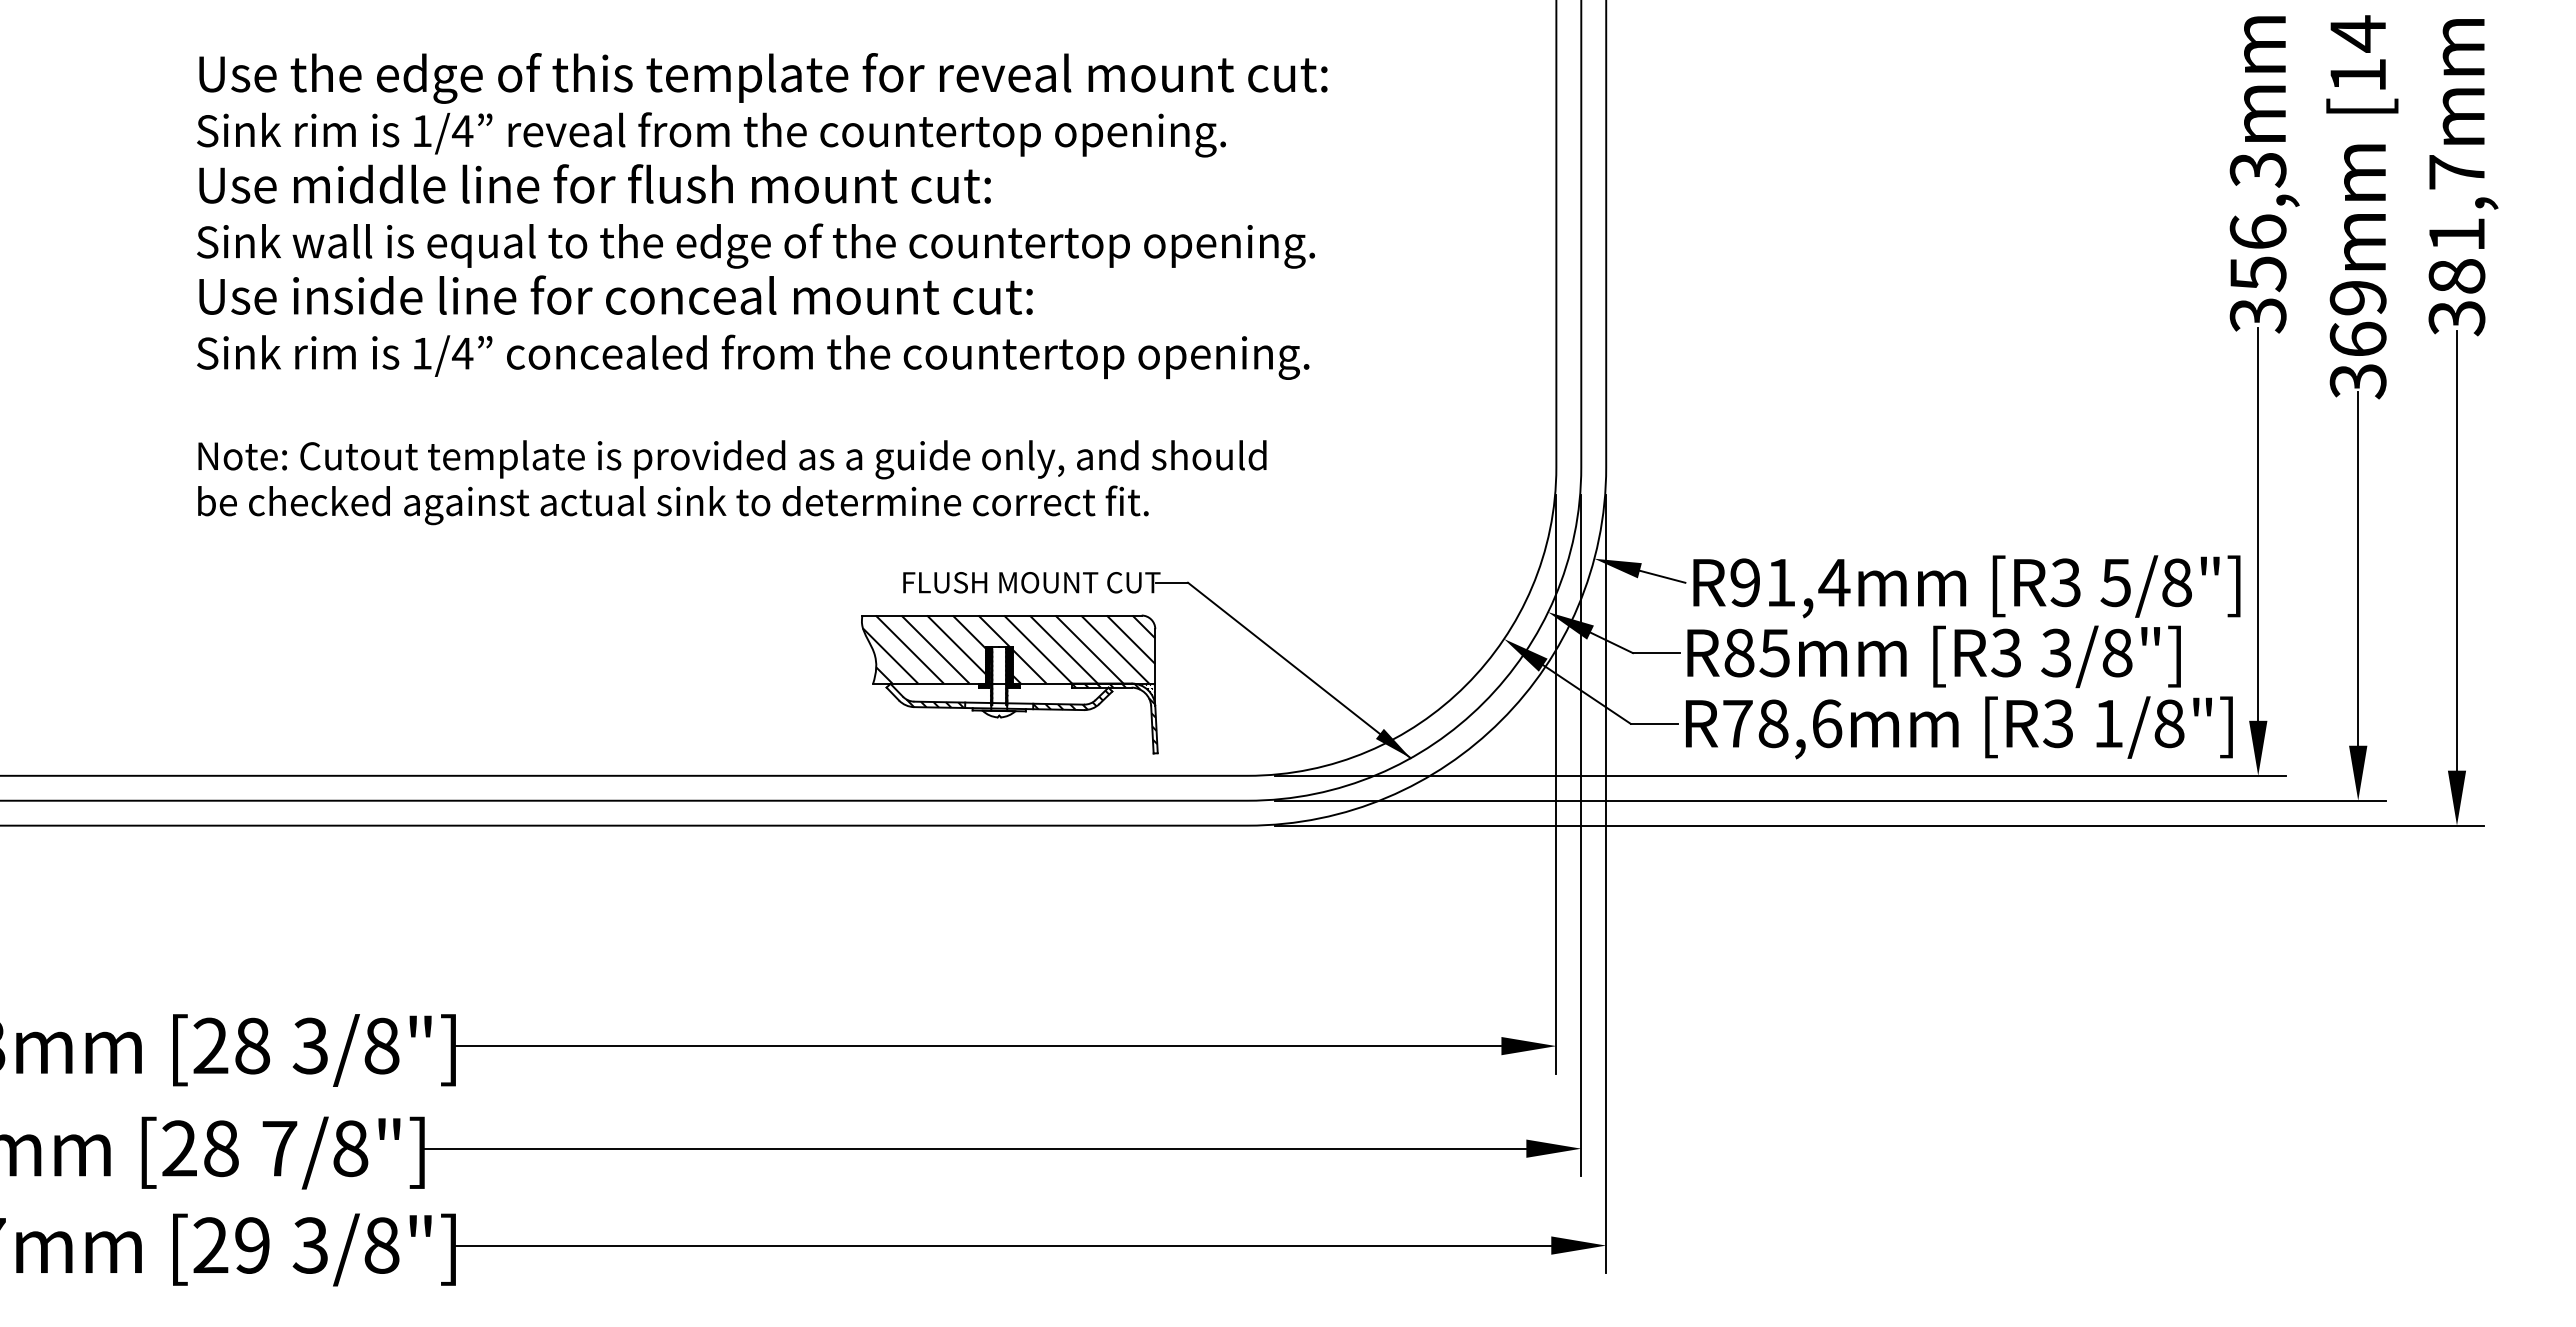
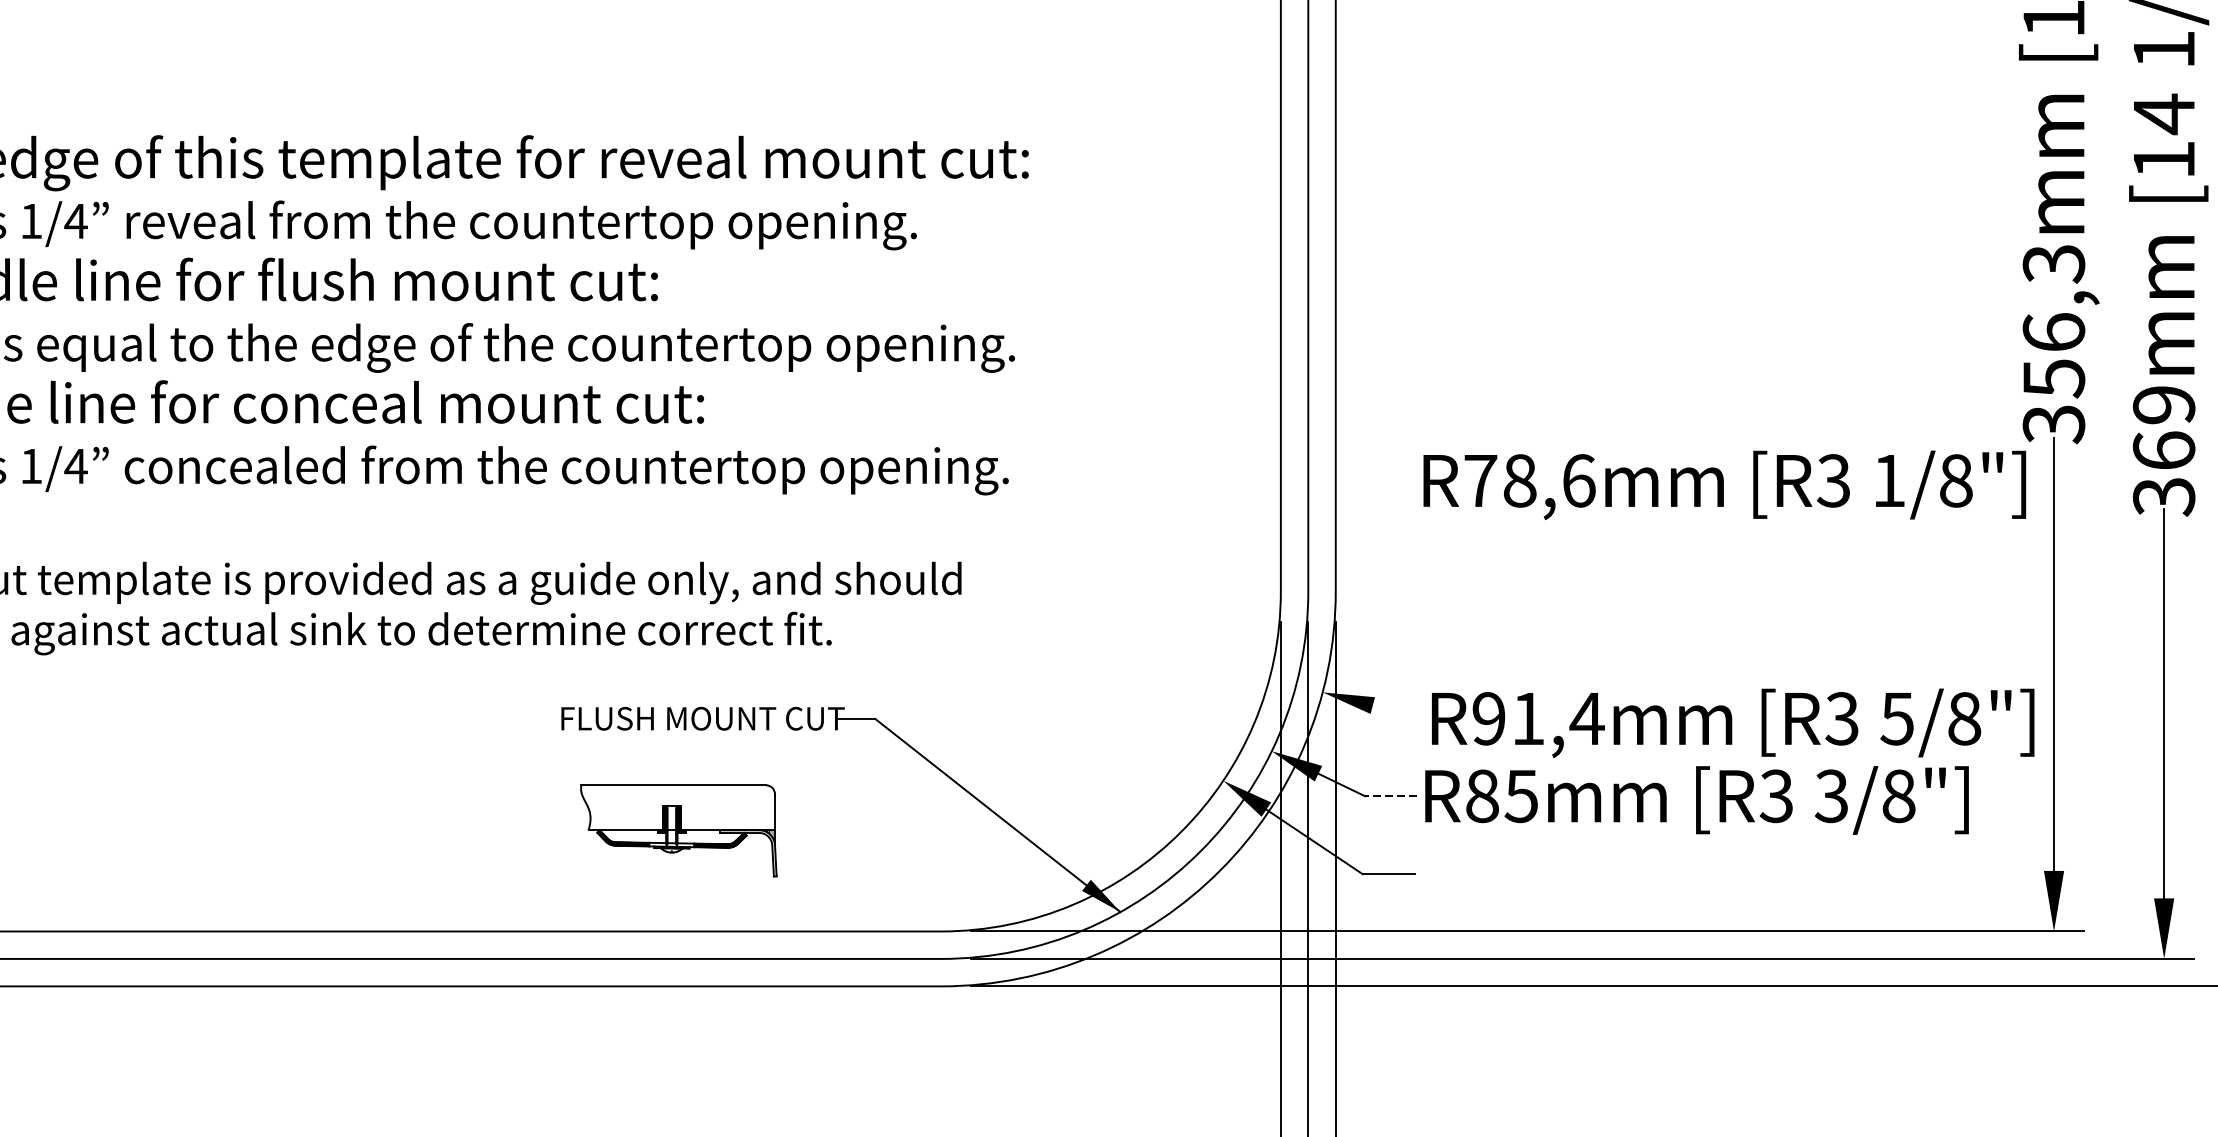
line: (1662, 576) -> (1397, 711), removed
line: (1656, 653) -> (1391, 796), solid -> dashed
part: (1009, 684) -> (678, 830), size x0.6
text: (1959, 727) -> (1724, 484), moved

